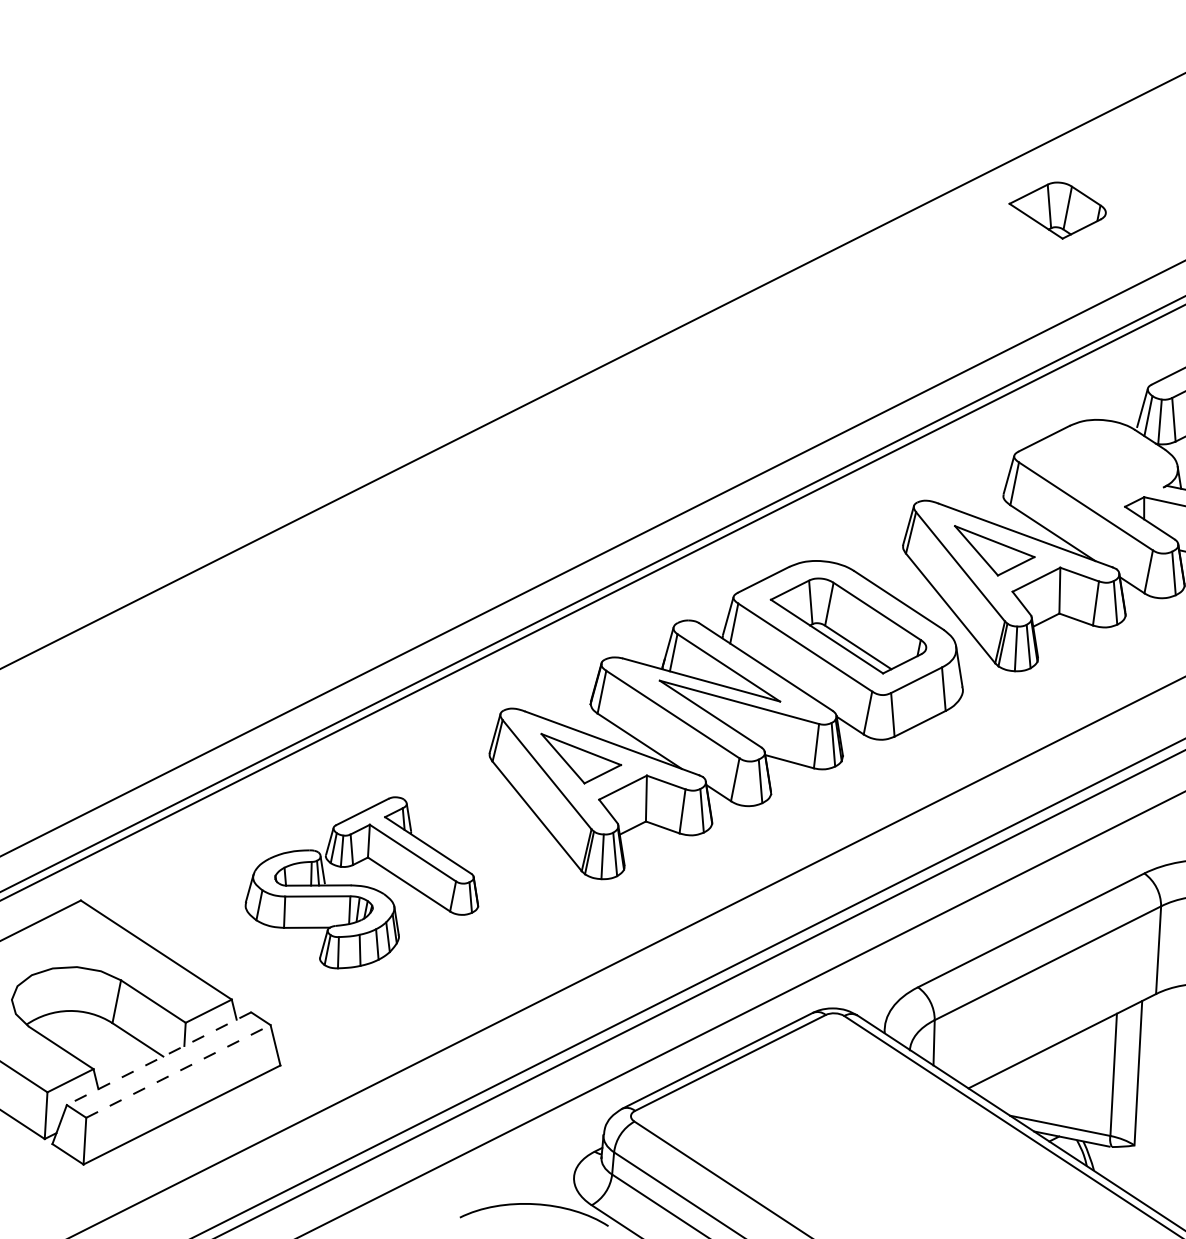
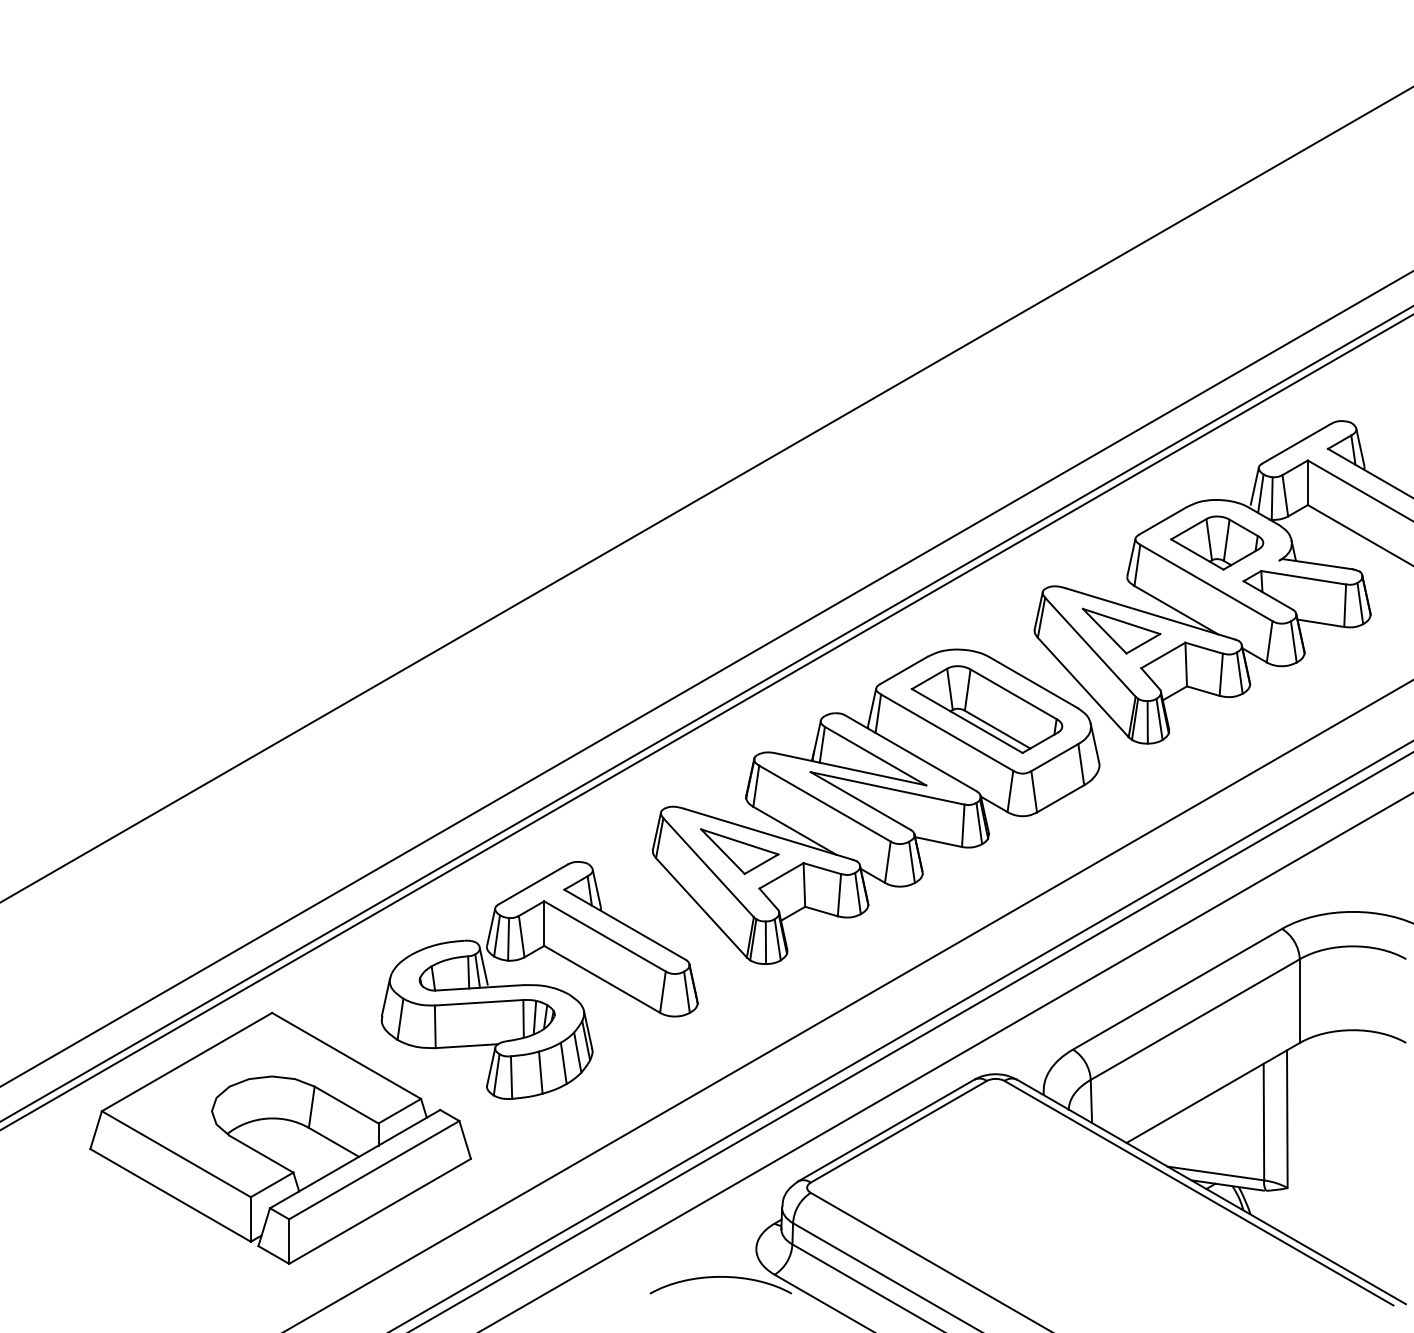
part: (1057, 209) -> (1217, 542), moved
part: (363, 882) -> (539, 980), size x1.43
line: (158, 1059) -> (354, 1159), dashed -> solid
line: (178, 1070) -> (374, 1169), dashed -> solid

